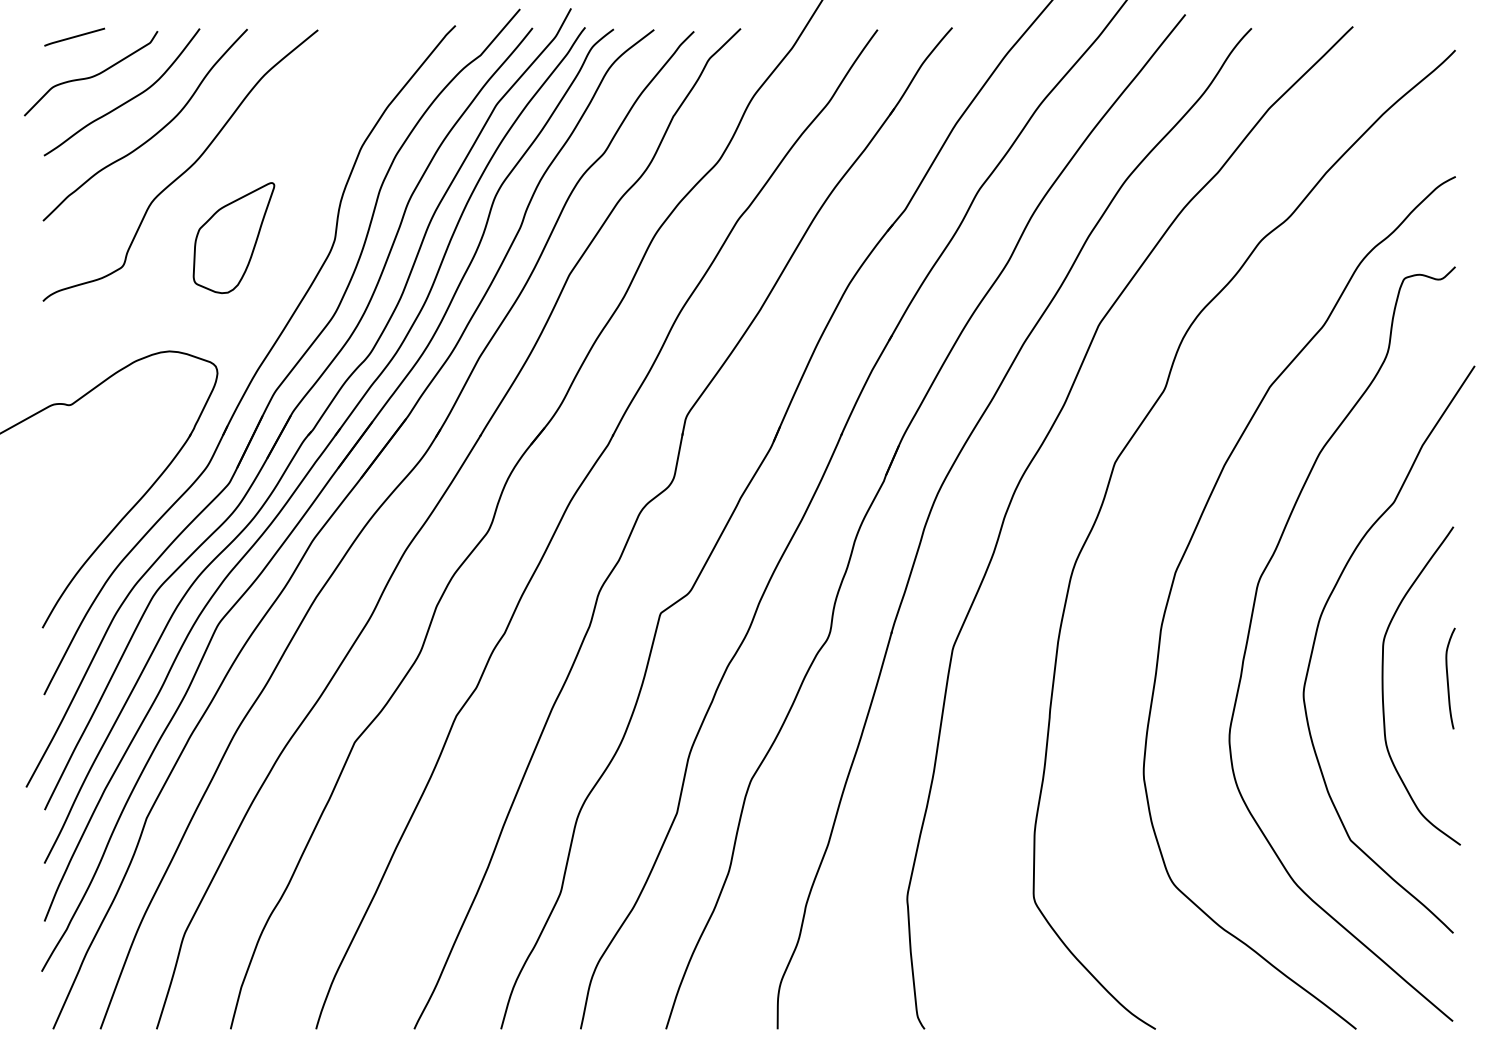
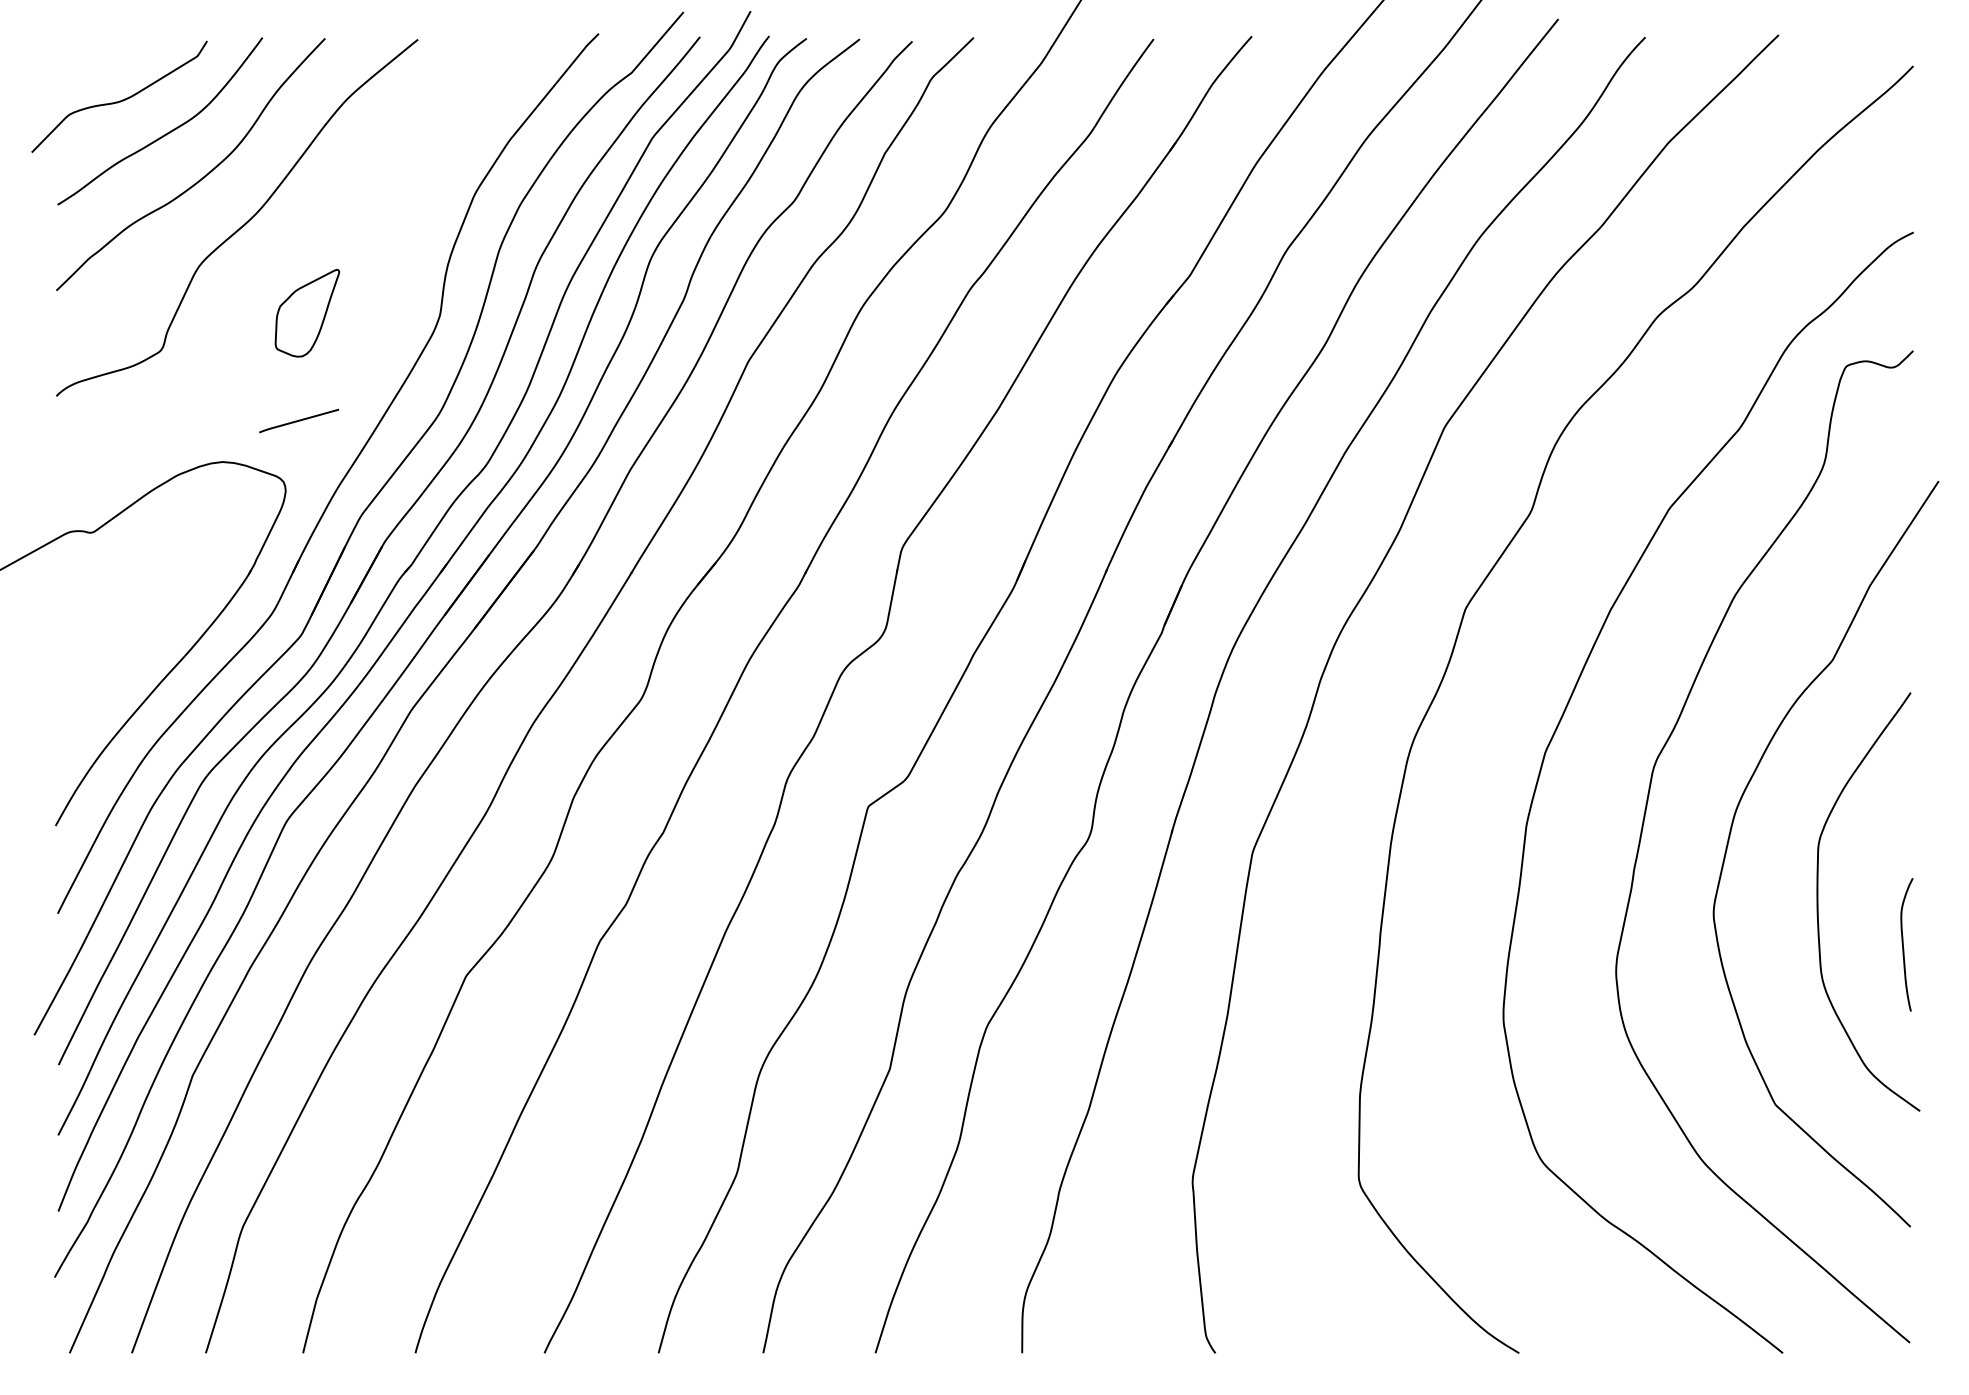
line: (74, 36) -> (298, 420), moved
part: (233, 238) -> (306, 313), size x0.6
curve: (1448, 678) -> (1904, 944), moved

